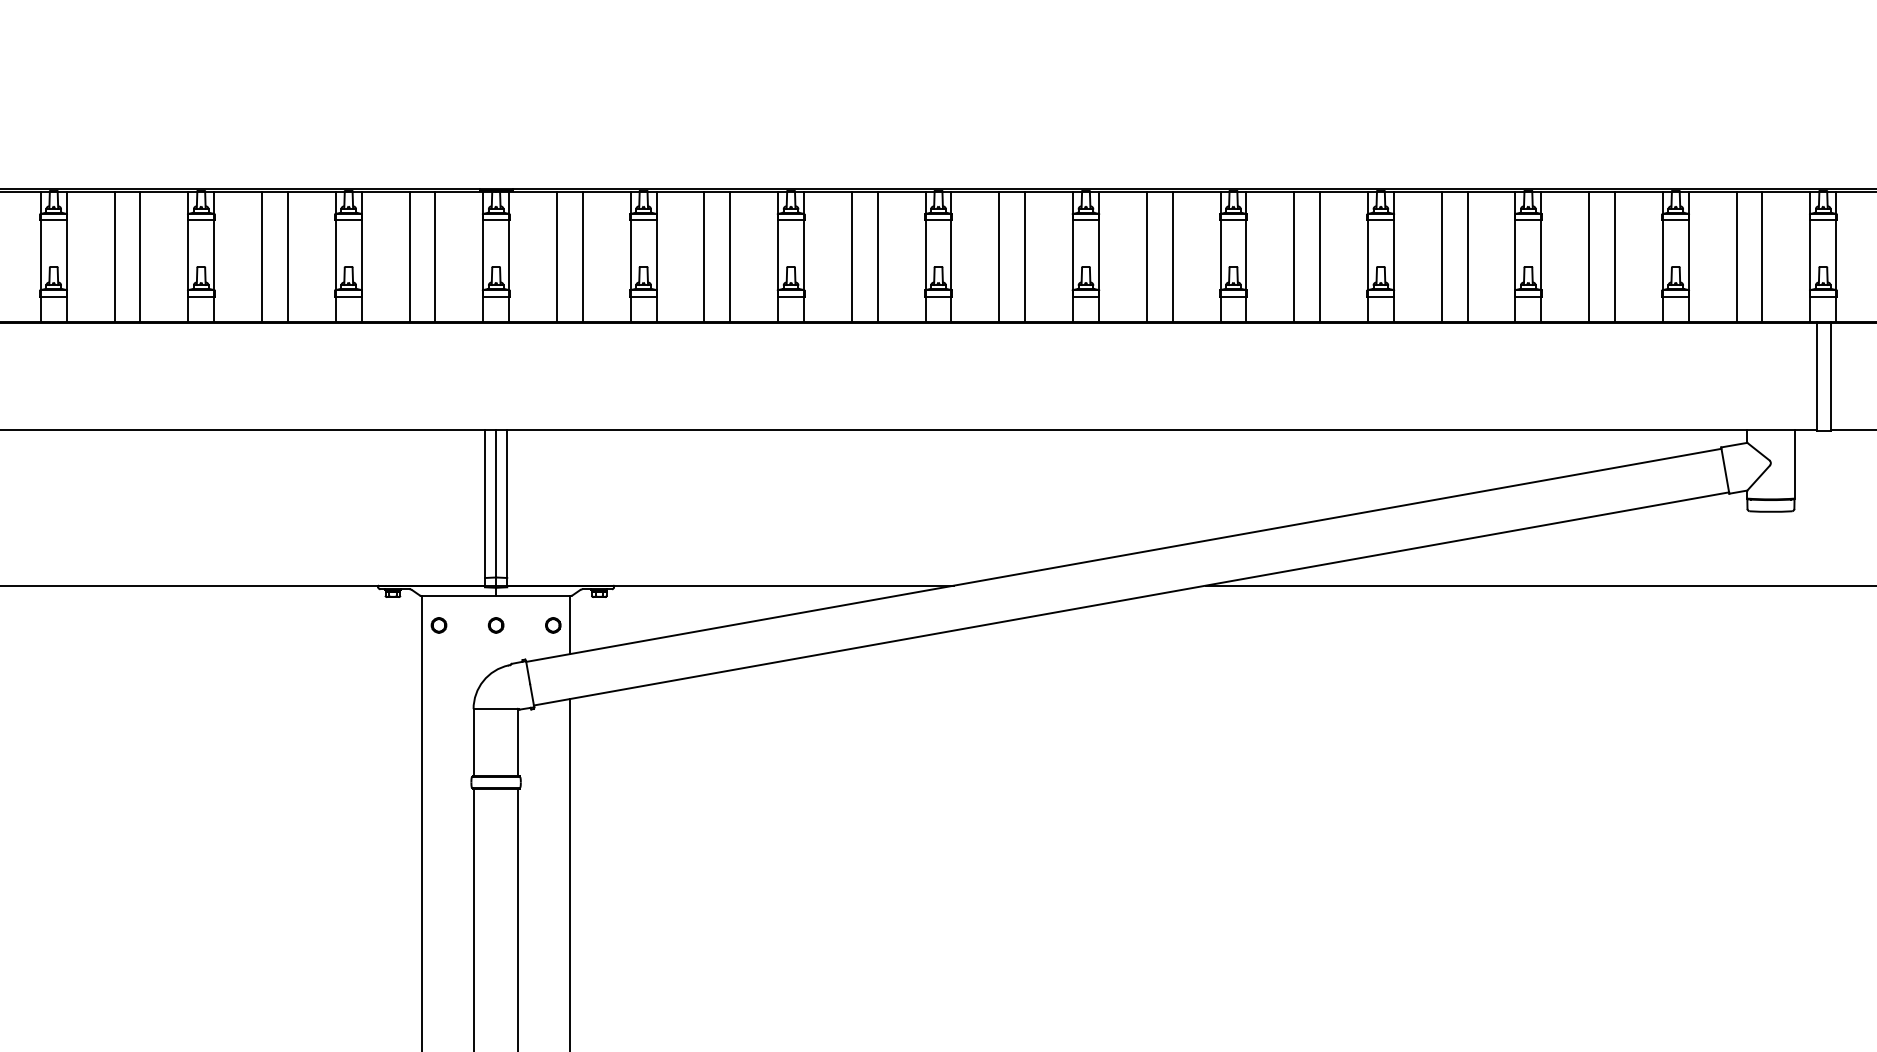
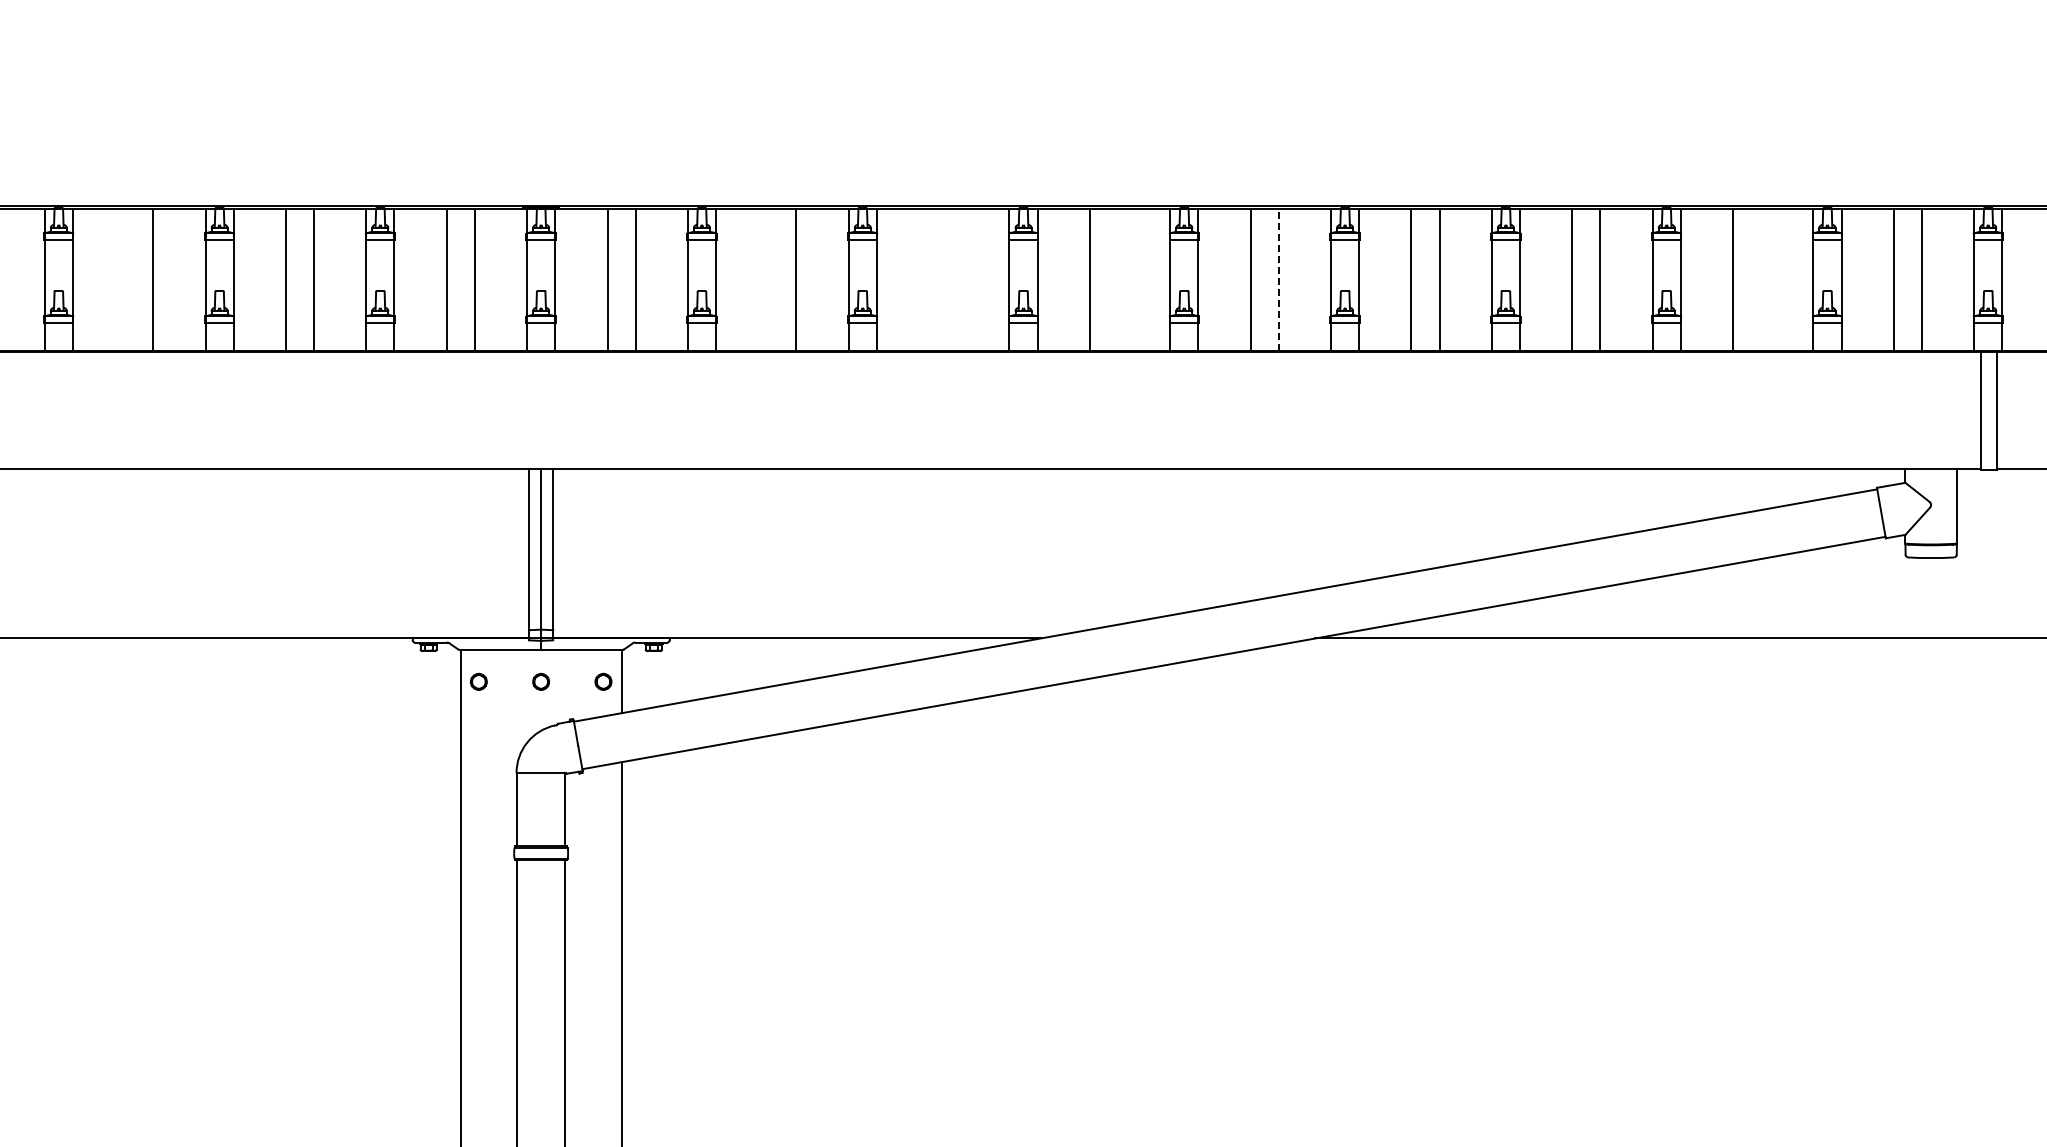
line: (114, 256) -> (125, 279), removed
line: (704, 256) -> (768, 279), removed
line: (852, 256) -> (929, 279), removed
line: (877, 256) -> (957, 279), removed
line: (1025, 256) -> (1118, 279), removed
line: (1615, 256) -> (1761, 279), removed
line: (1172, 257) -> (1278, 280), solid -> dashed

